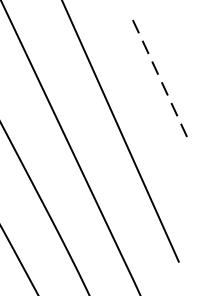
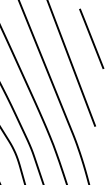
line: (160, 80) -> (91, 38), dashed -> solid

